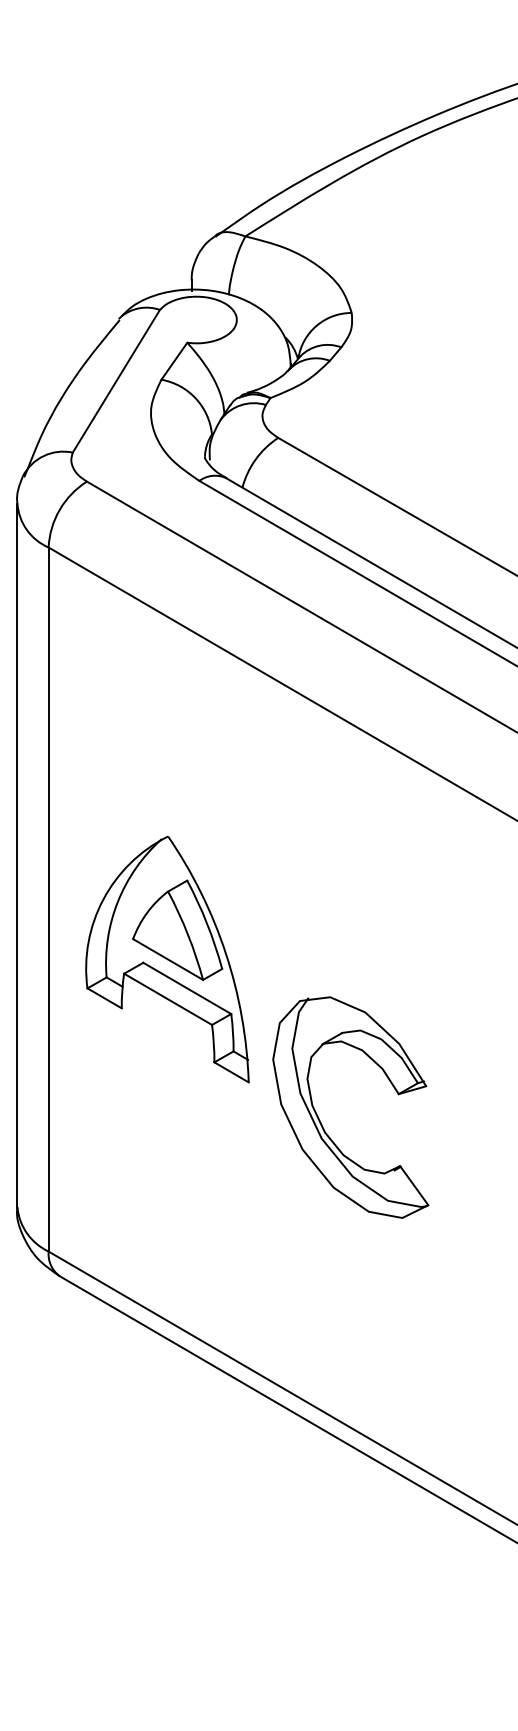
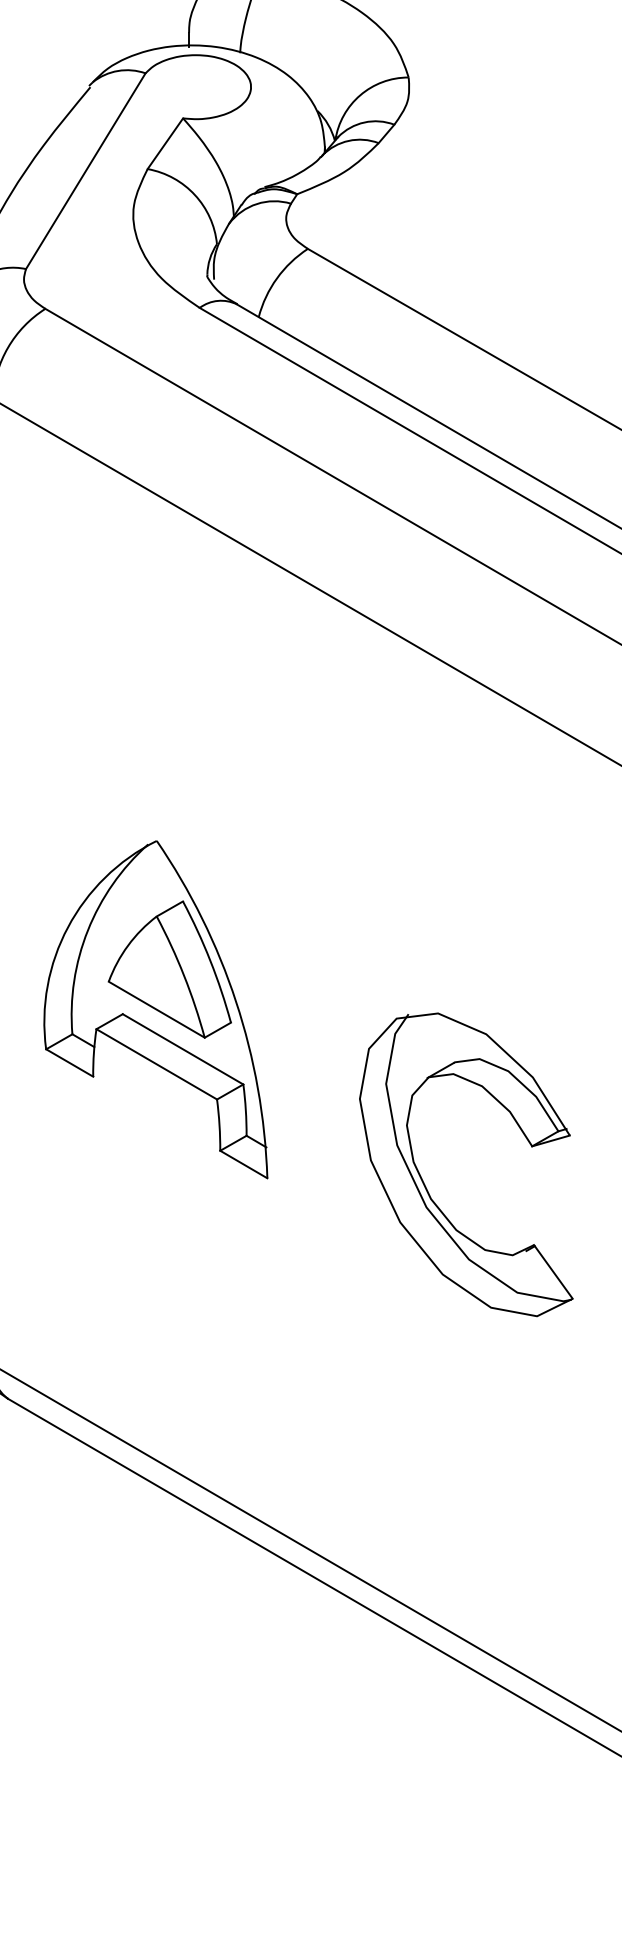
part: (167, 959) -> (155, 1009), moved
part: (321, 1122) -> (426, 1185), moved

